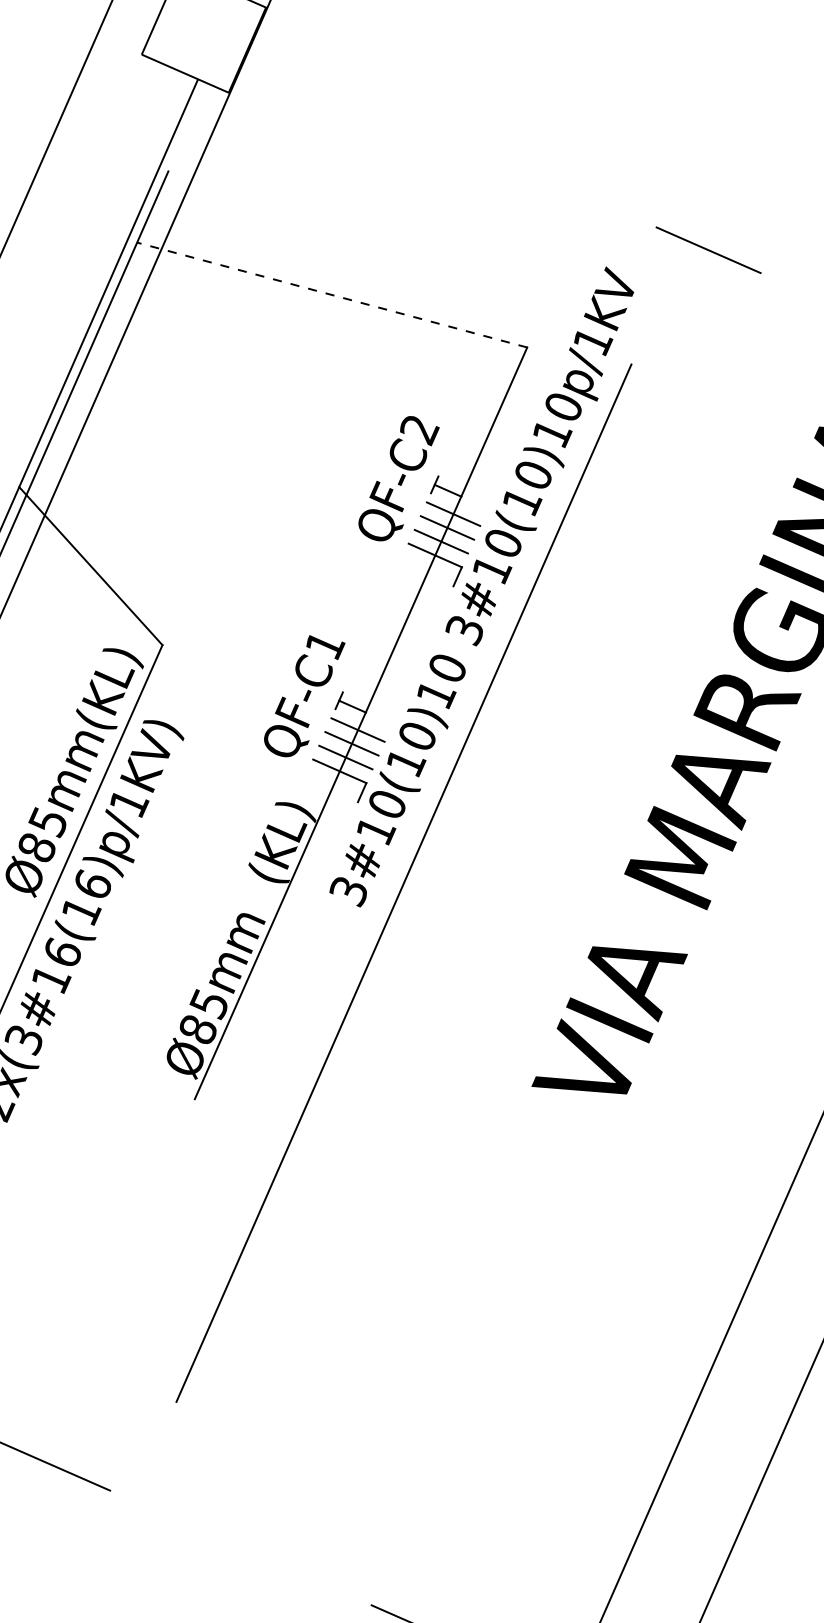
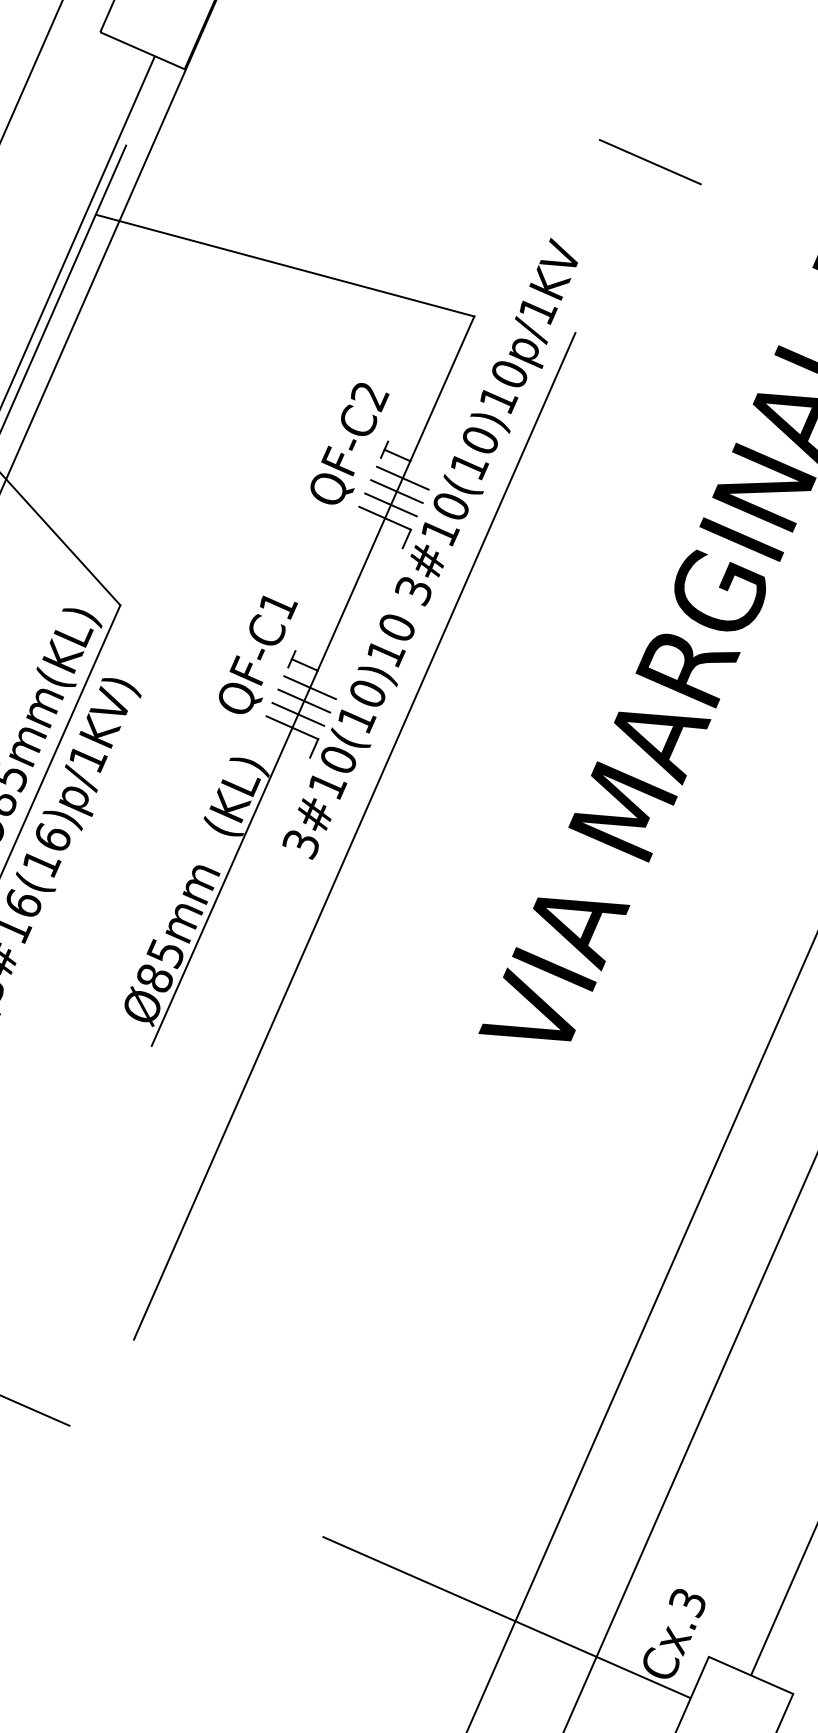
line: (707, 250) -> (649, 162), moved
line: (332, 294) -> (285, 265), dashed -> solid

